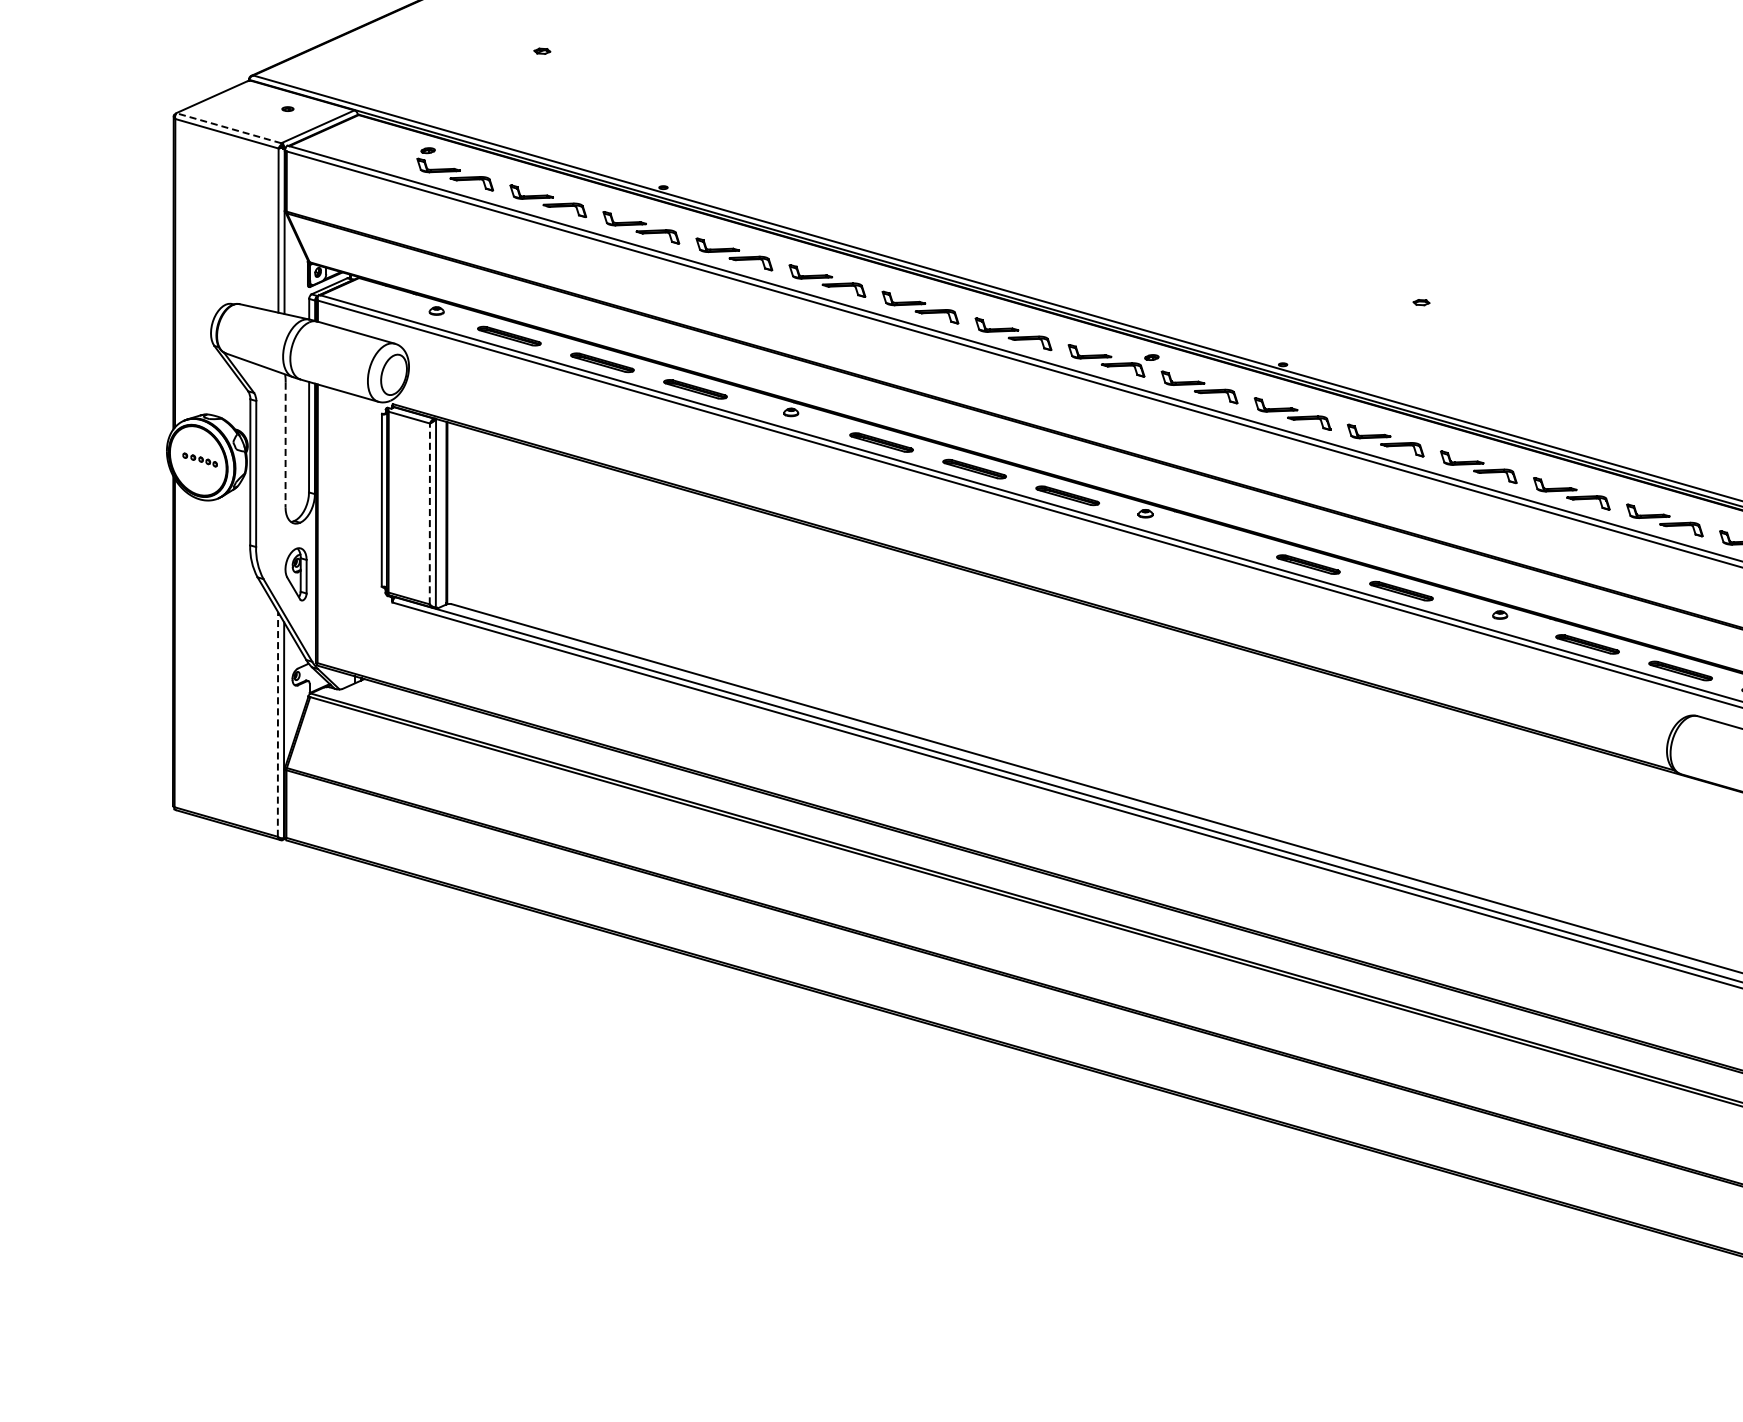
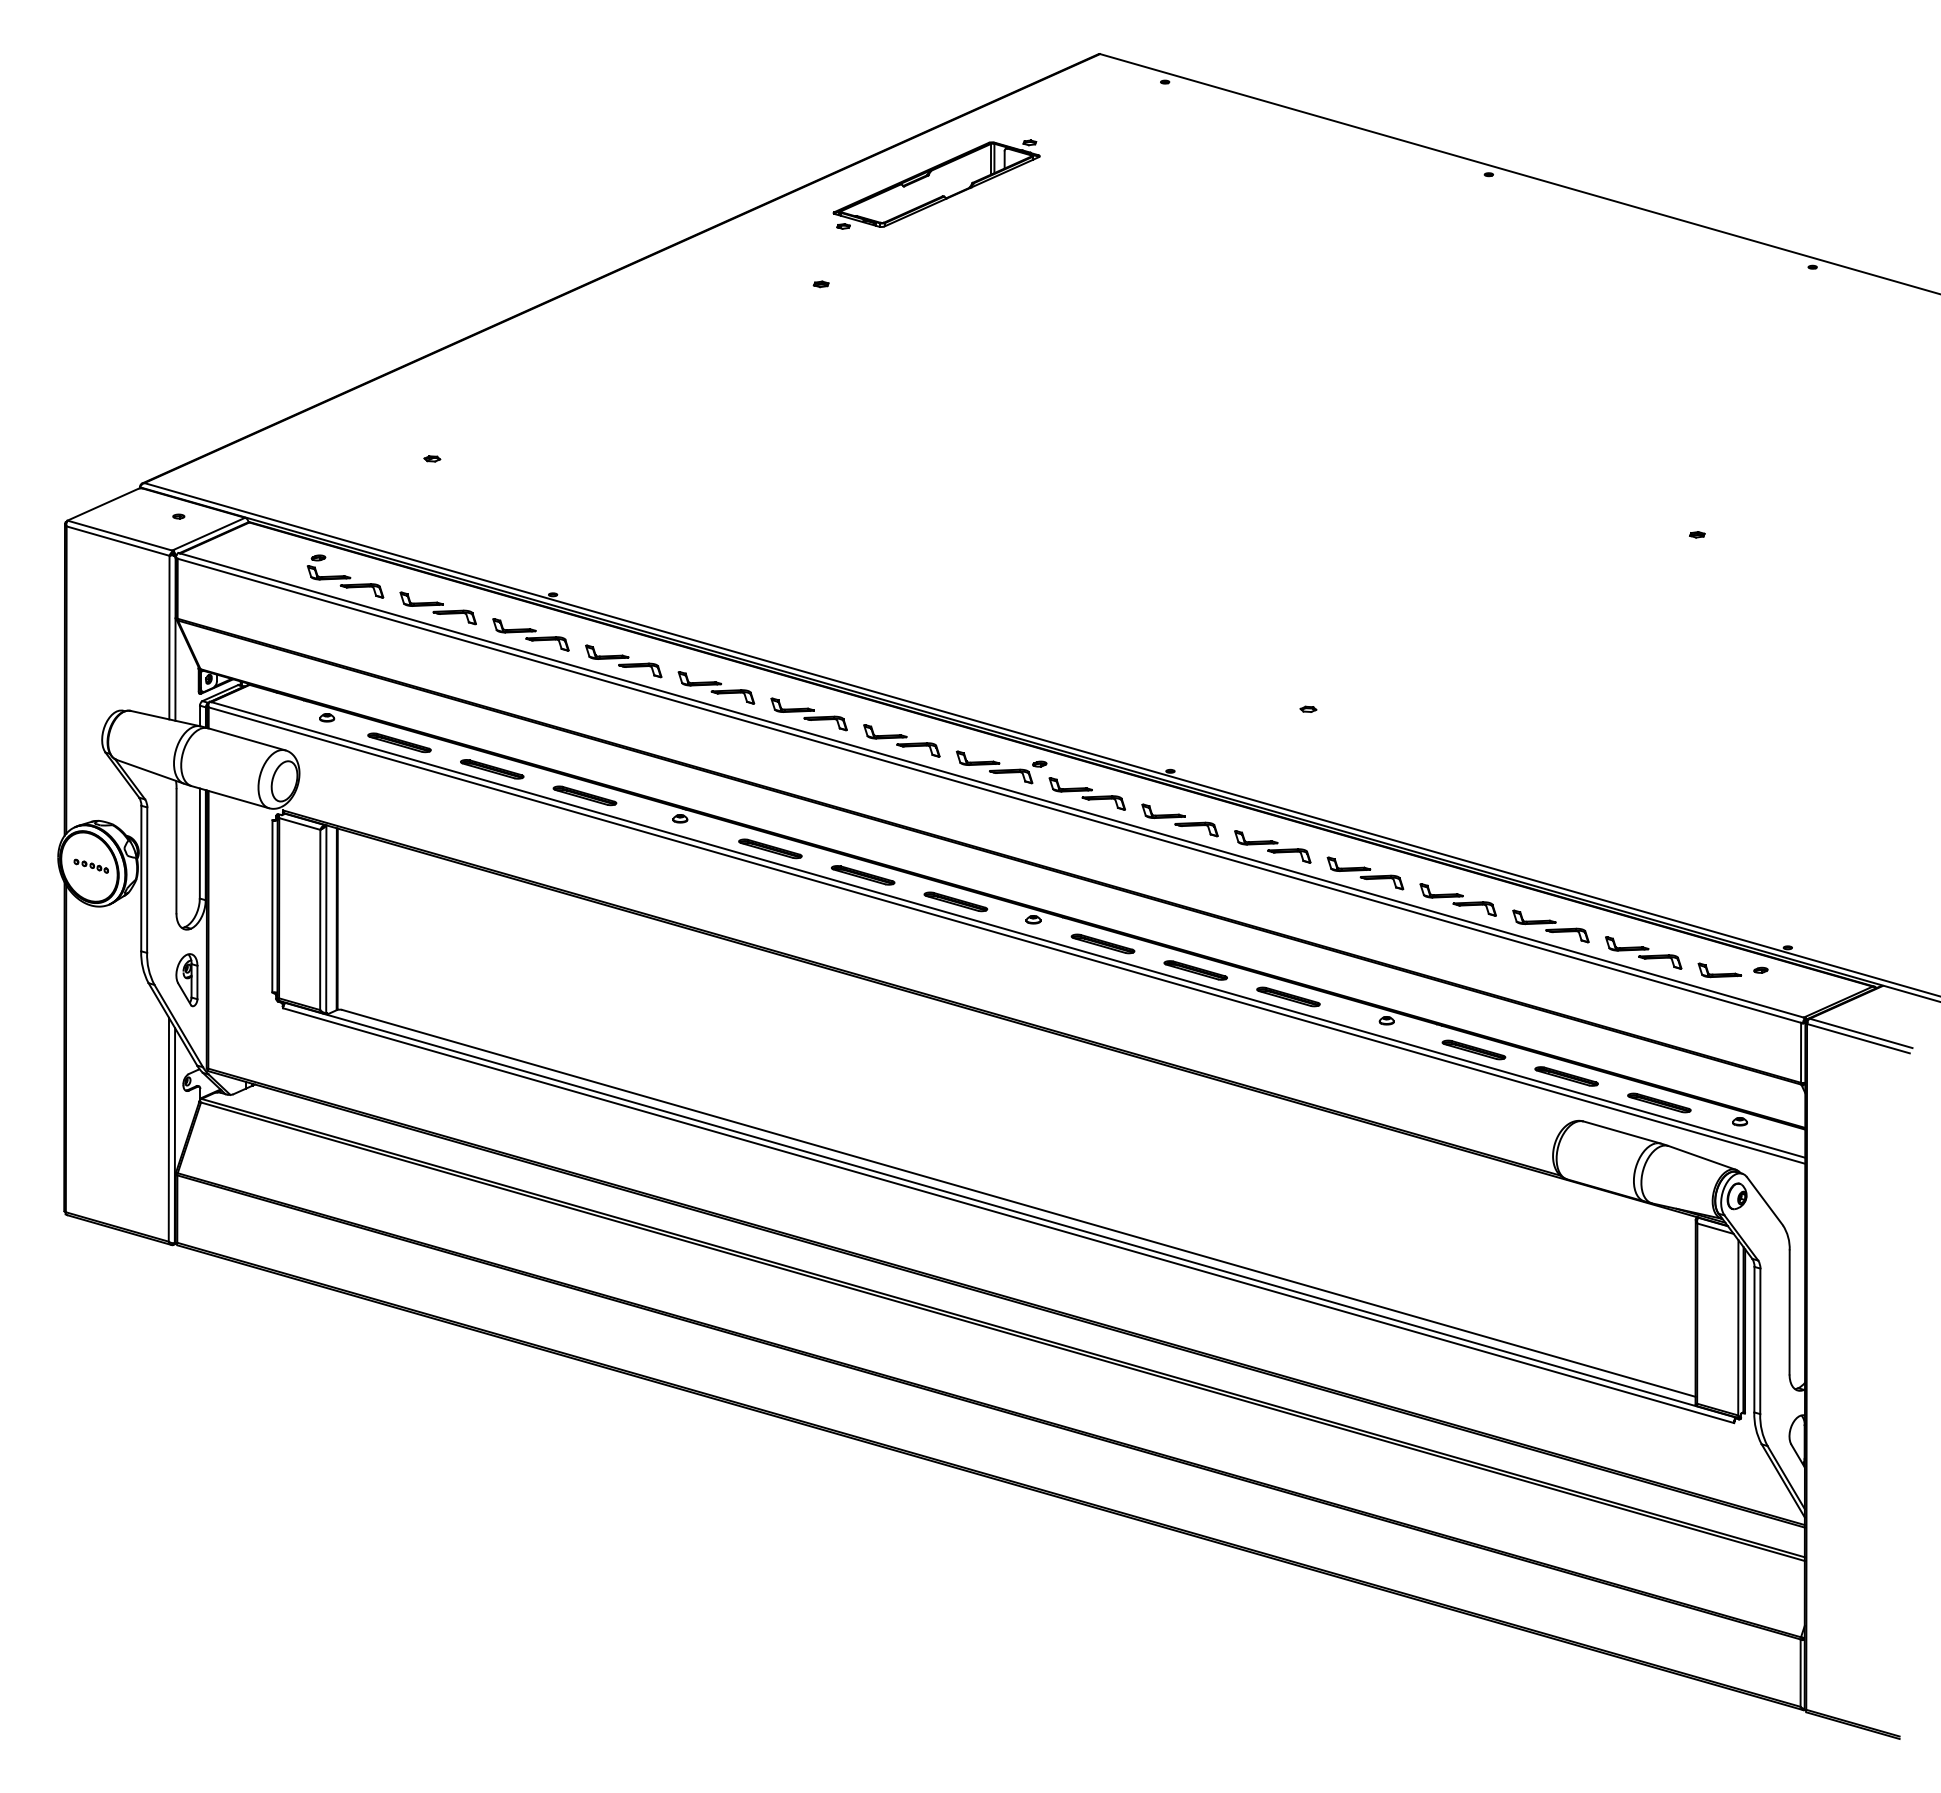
line: (228, 128) -> (119, 535), dashed -> solid
line: (285, 445) -> (176, 851), dashed -> solid
line: (430, 513) -> (320, 919), dashed -> solid
part: (1214, 537) -> (1102, 943), added
line: (277, 724) -> (168, 1129), dashed -> solid

